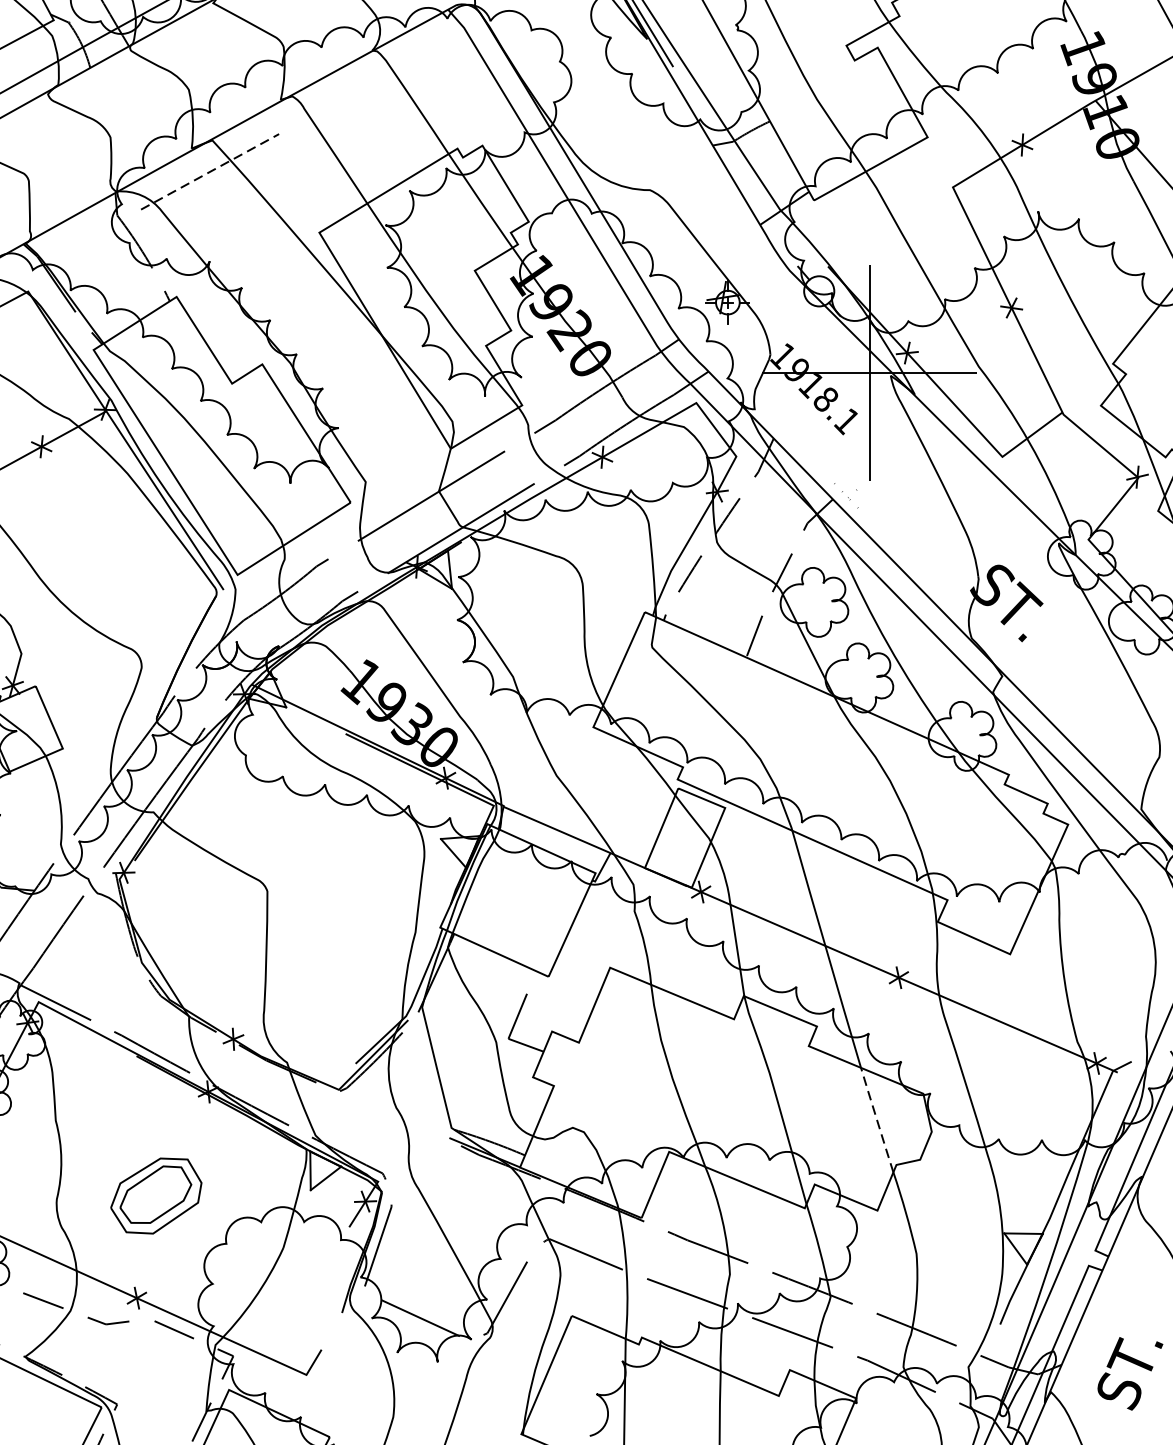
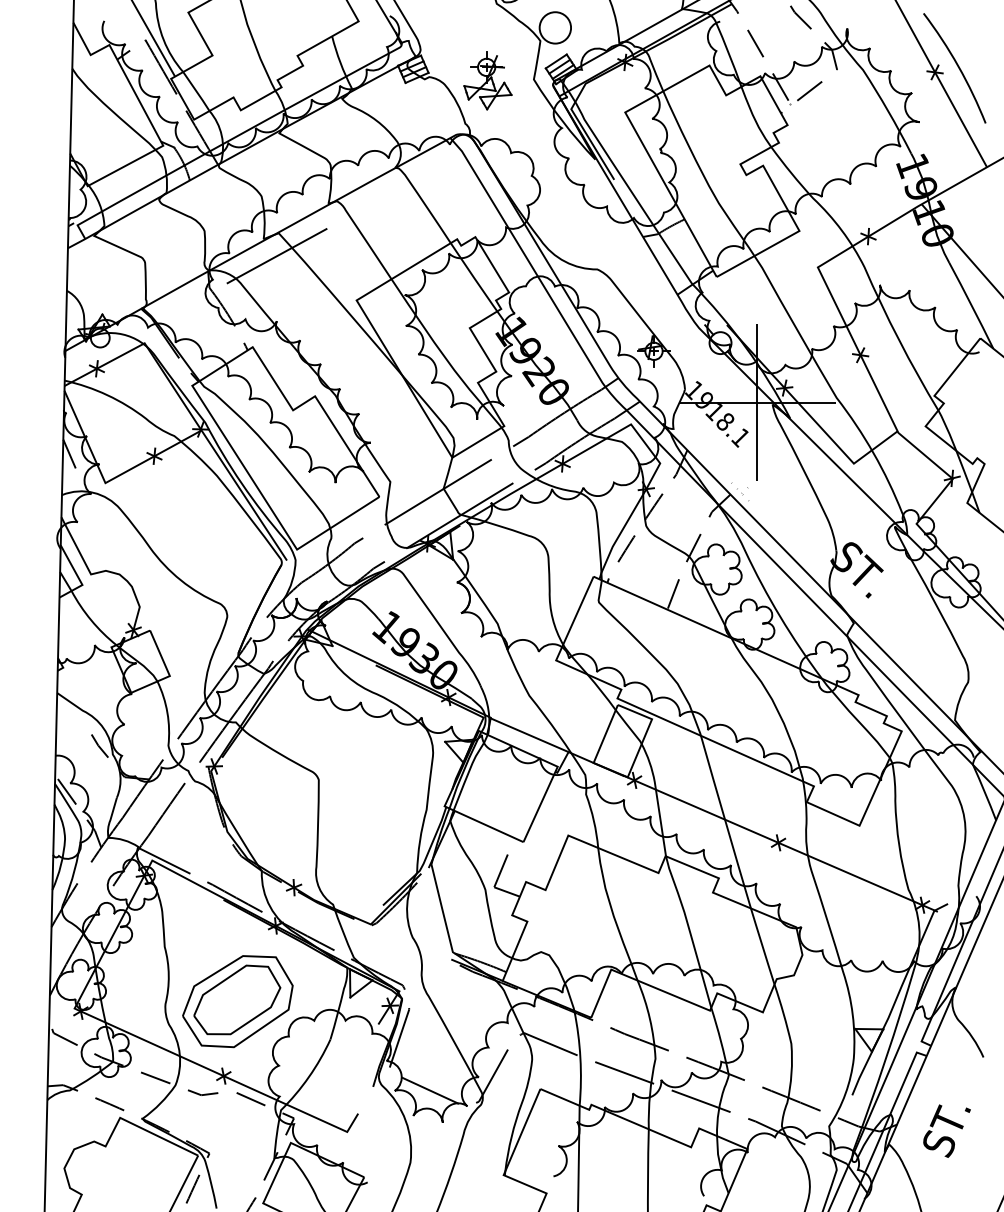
line: (210, 170) -> (277, 255), dashed -> solid
line: (876, 1120) -> (762, 946), dashed -> solid
part: (155, 1195) -> (237, 1001), size x1.67

